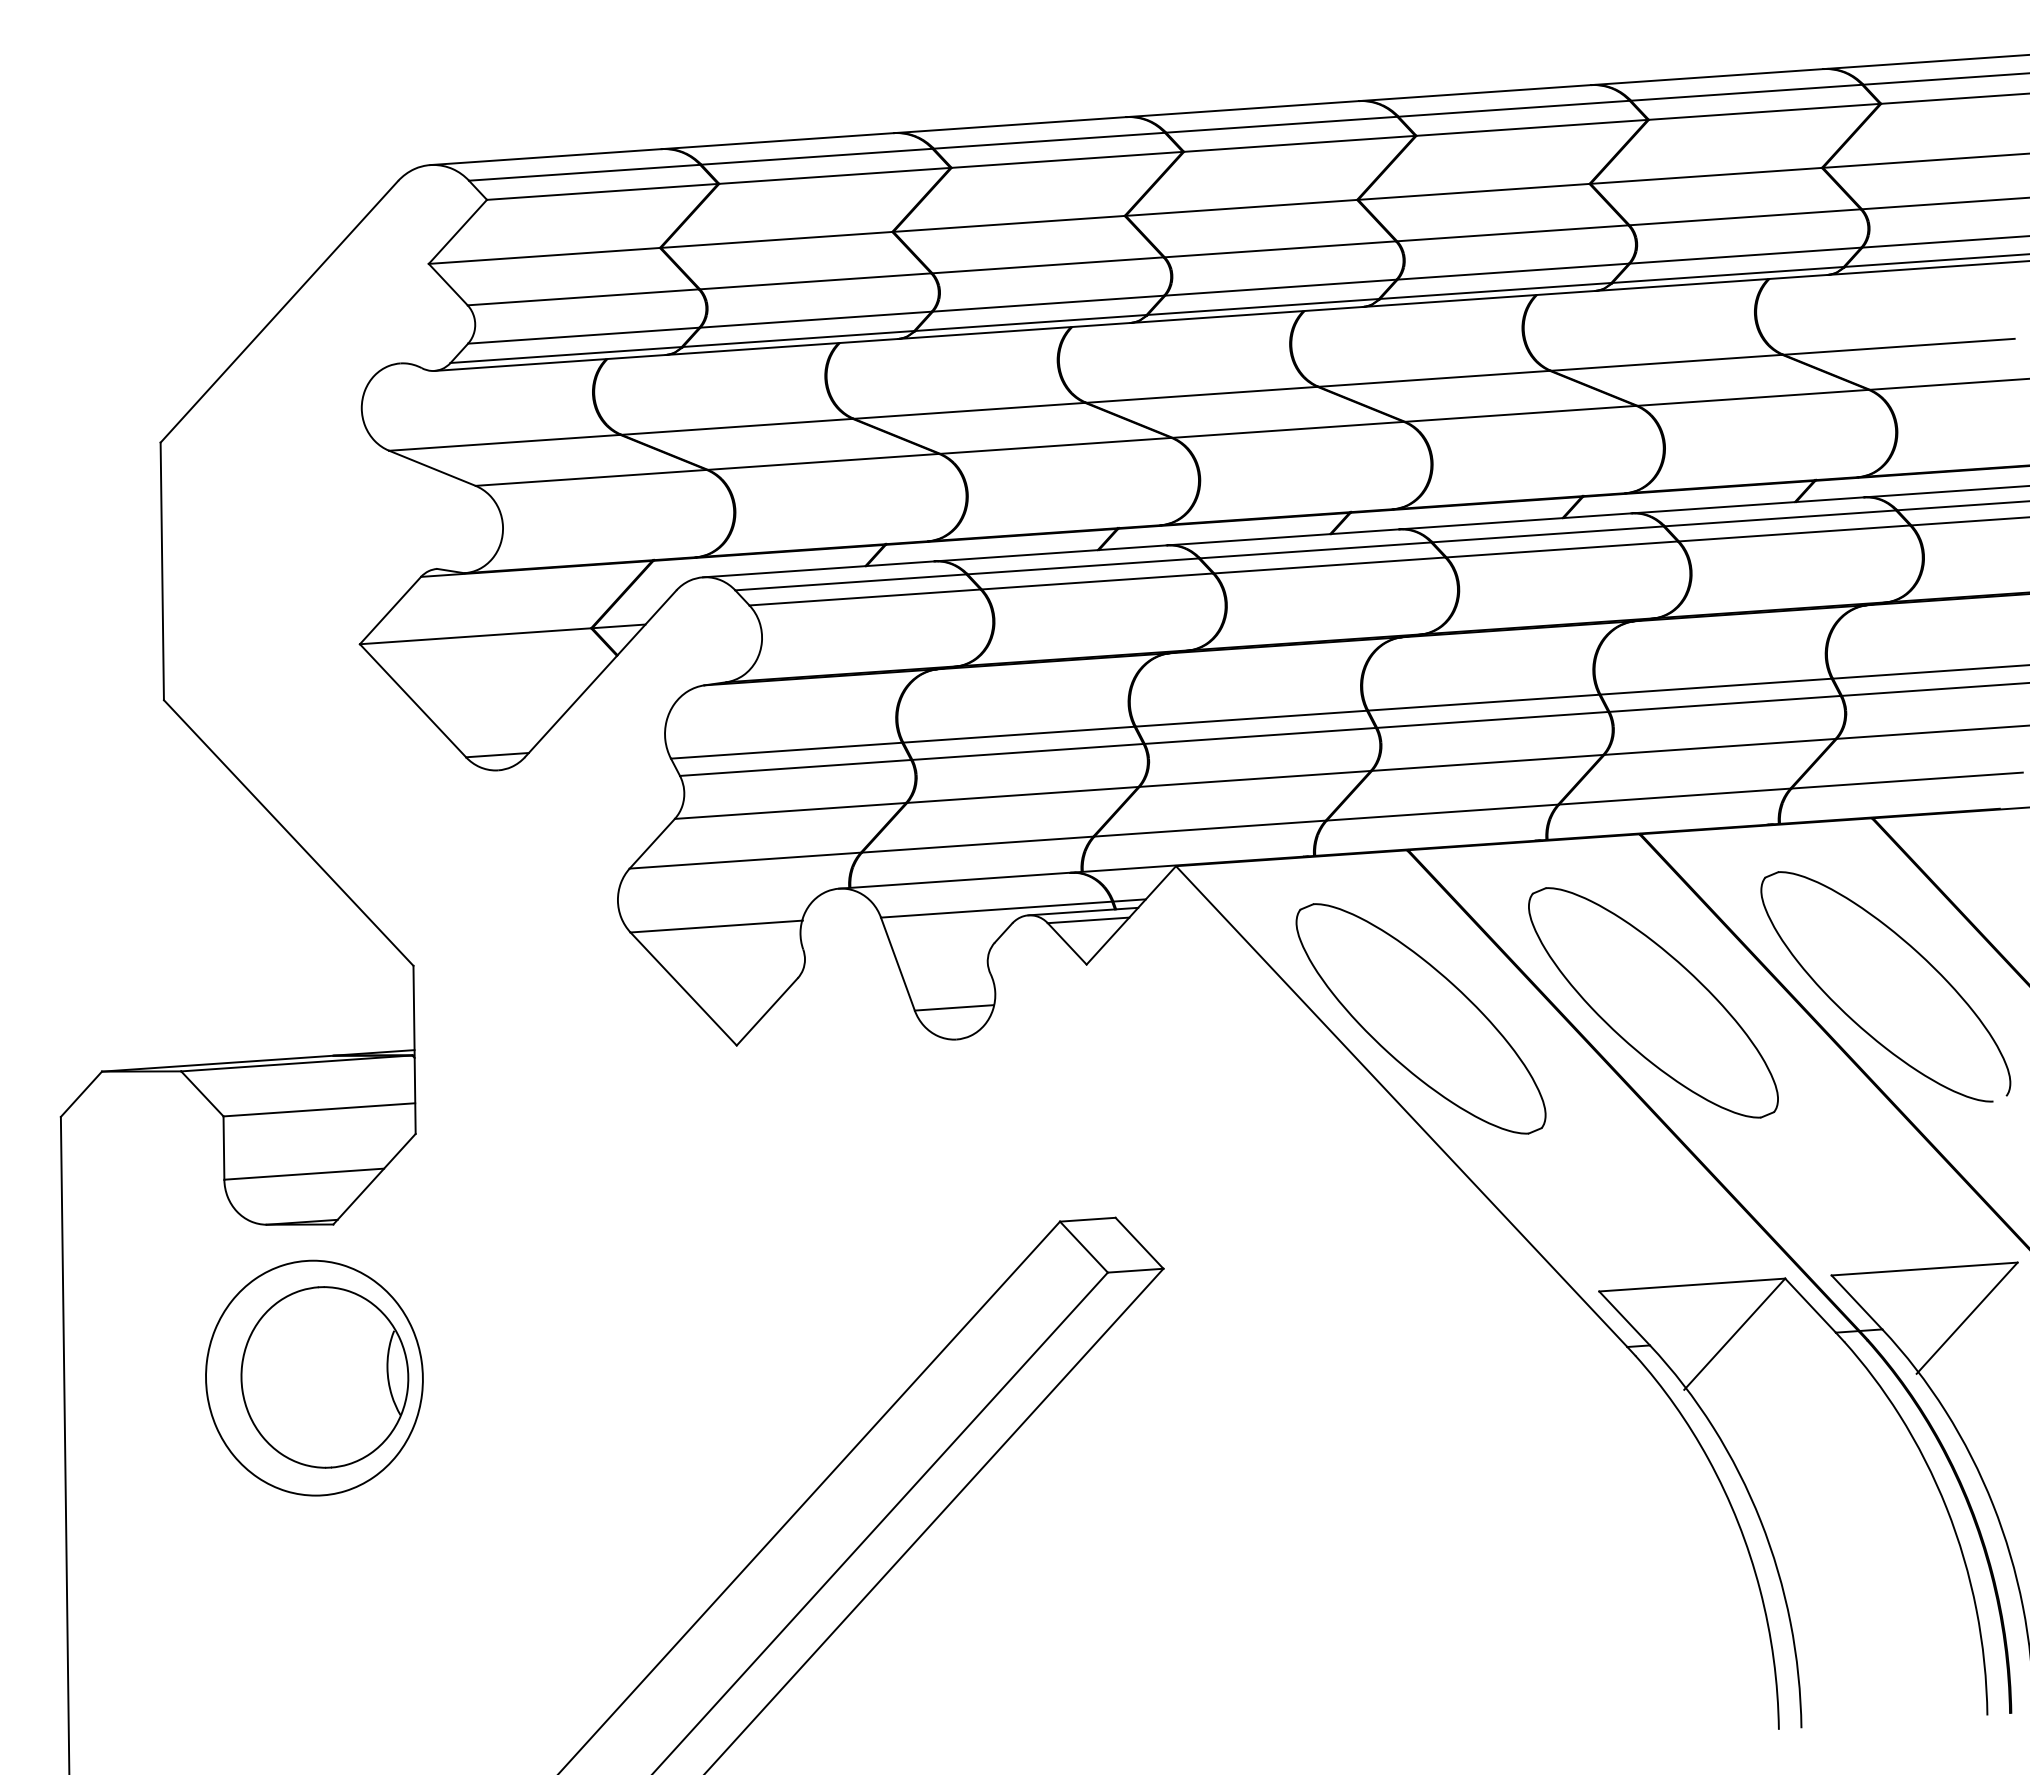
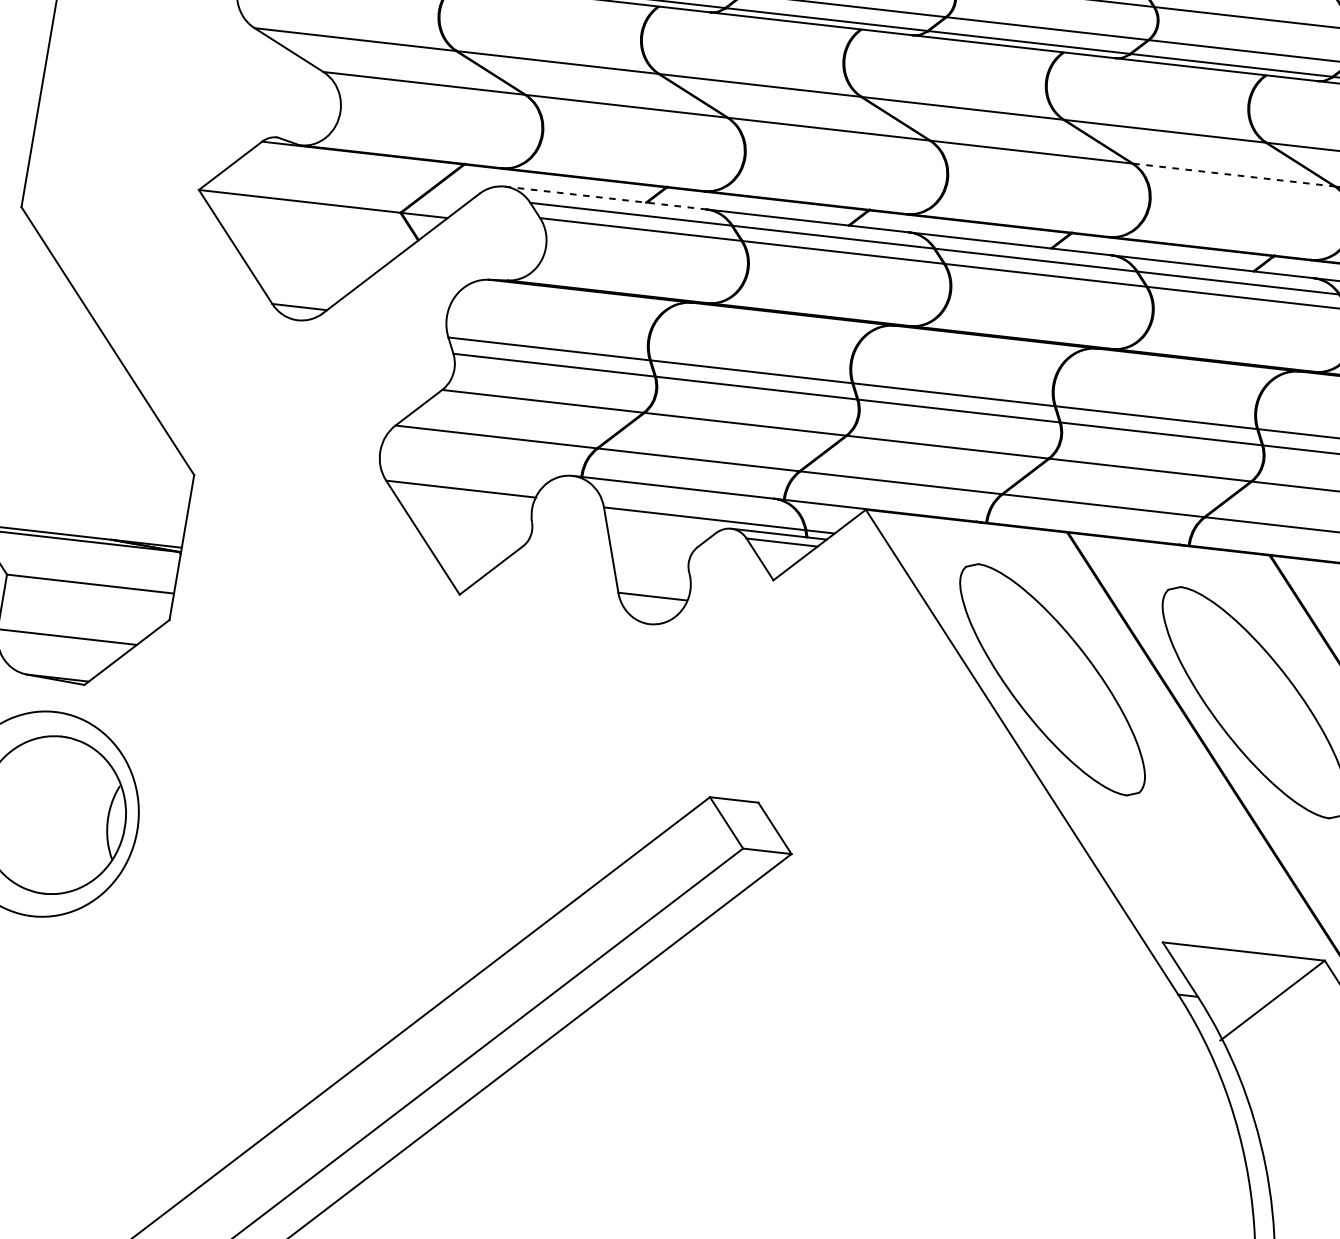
line: (1520, 413) -> (1233, 174), solid -> dashed
line: (818, 569) -> (605, 198), solid -> dashed

